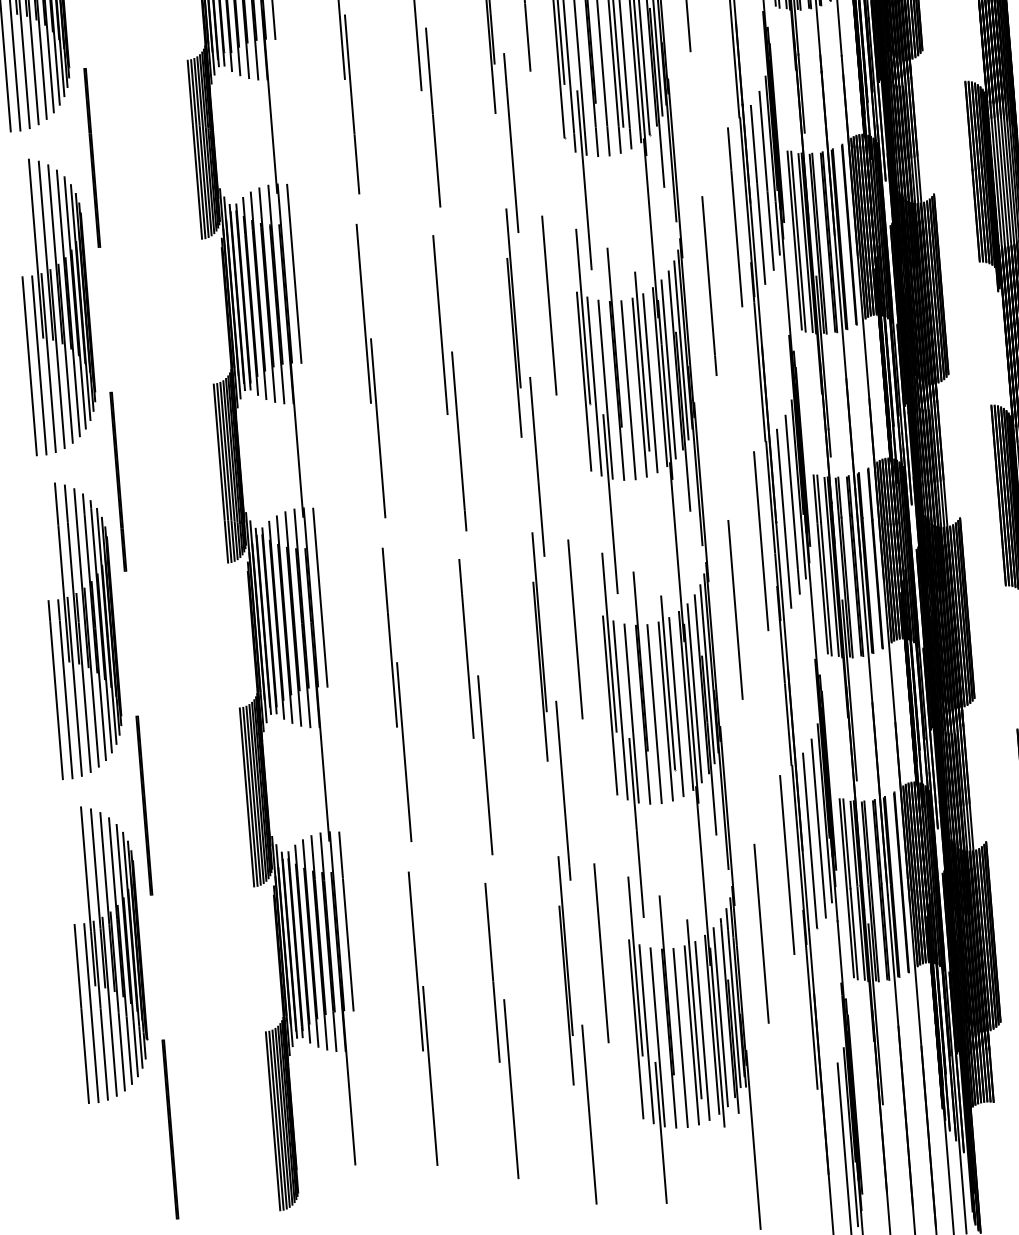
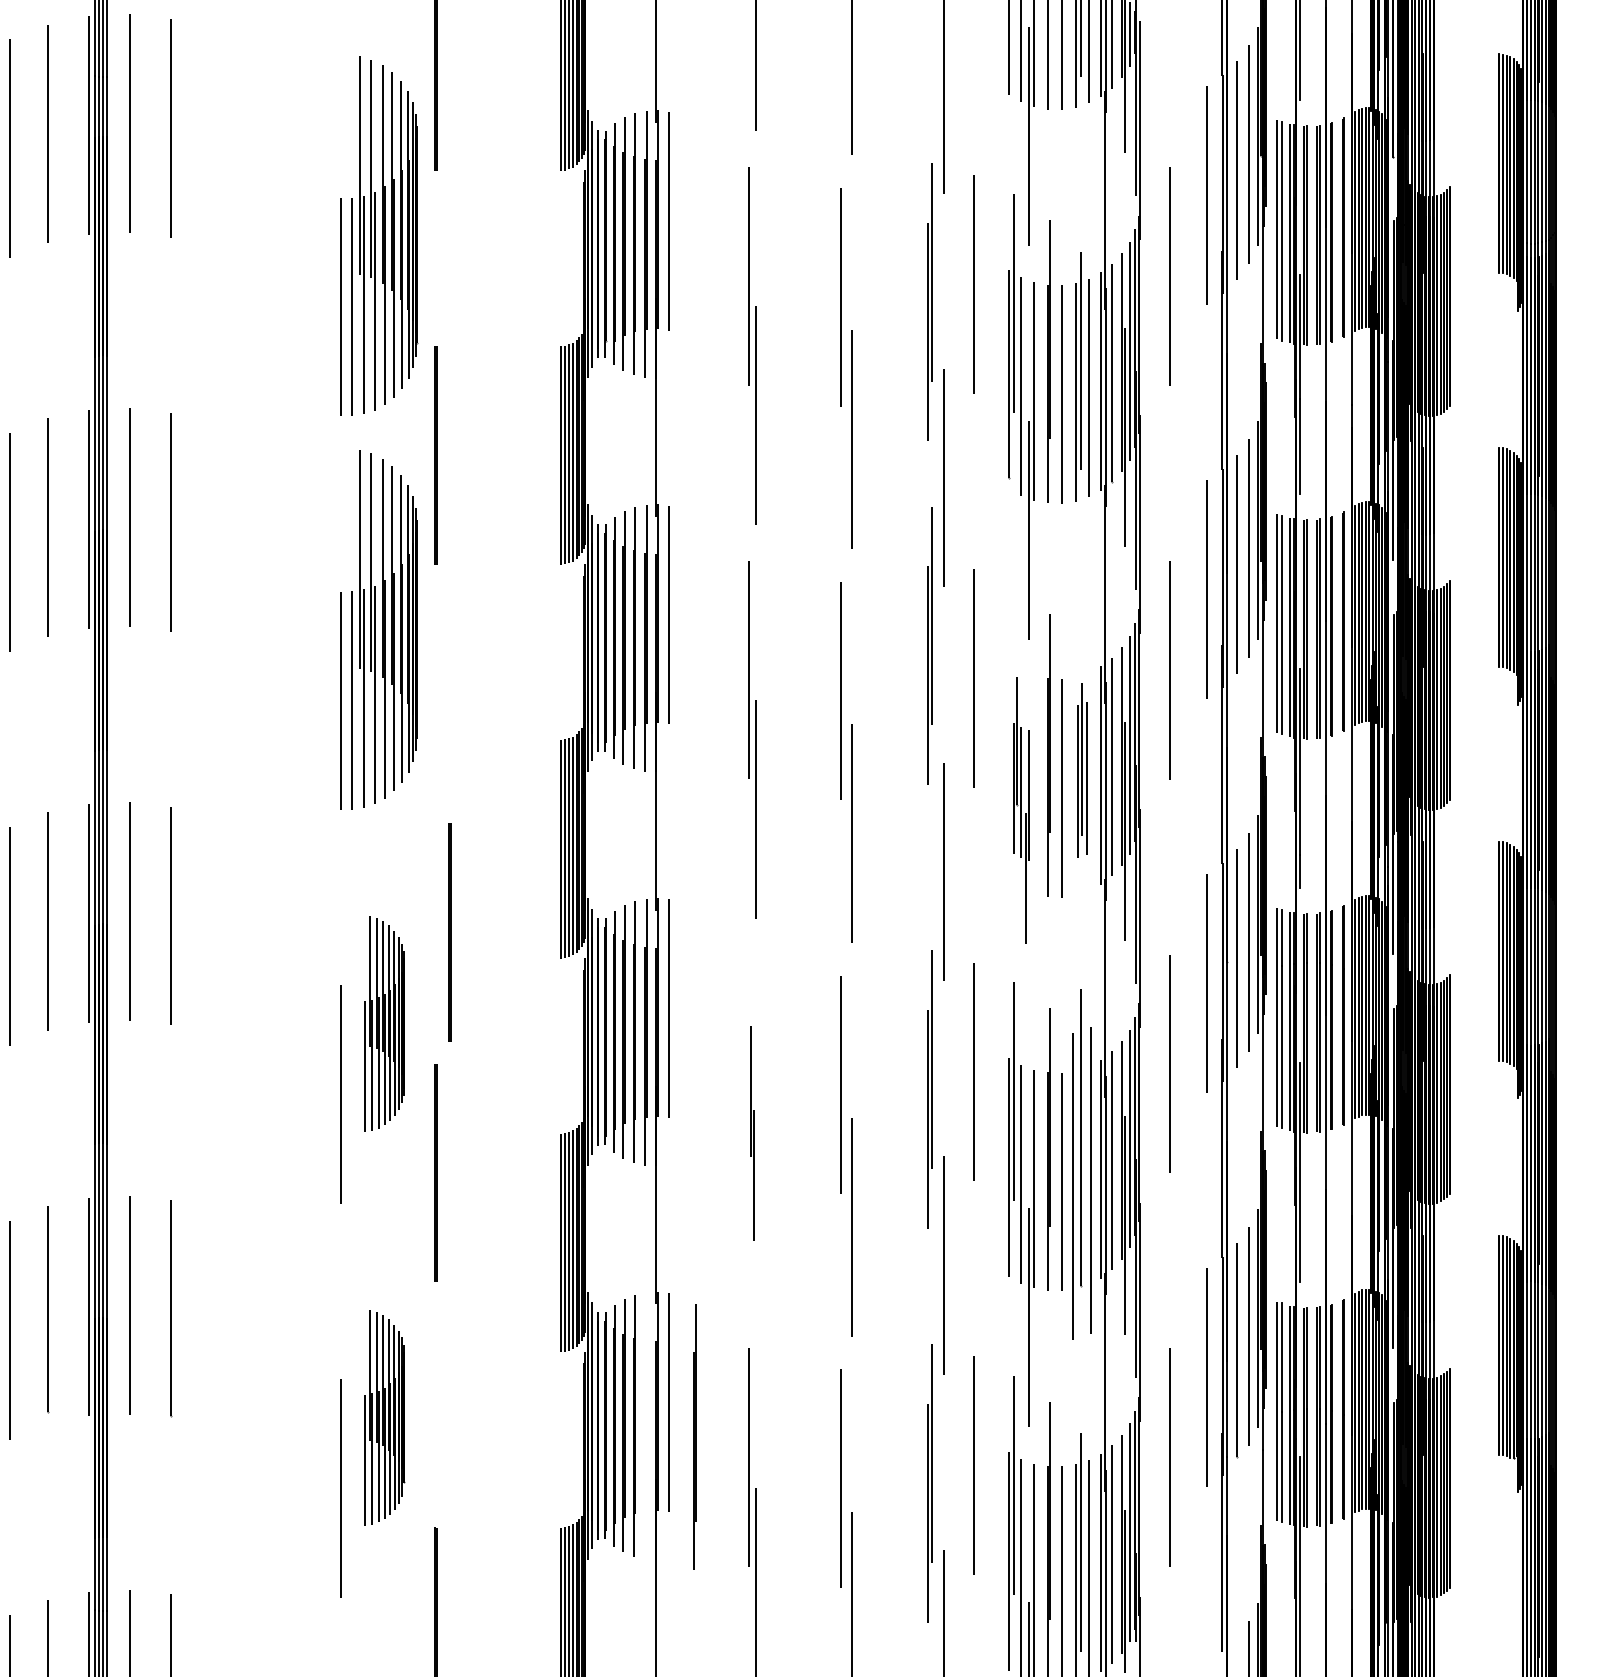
part: (513, 322) -> (929, 645), moved
part: (644, 373) -> (1082, 769), size x0.7
part: (596, 411) -> (1021, 810), size x0.6
line: (117, 482) -> (449, 932), moved
part: (87, 628) -> (384, 1023), size x0.6
part: (397, 694) -> (752, 1133), size x0.6
part: (670, 697) -> (1082, 1163), size x1.4
line: (143, 805) -> (435, 1172), moved
line: (328, 941) -> (694, 1436), moved
part: (113, 952) -> (384, 1417), size x0.6

